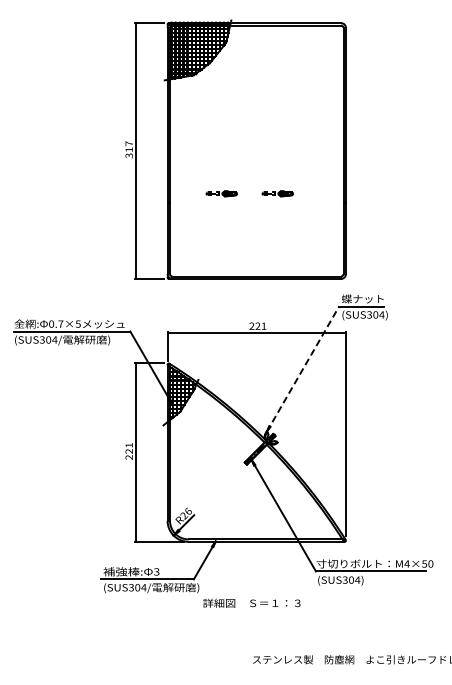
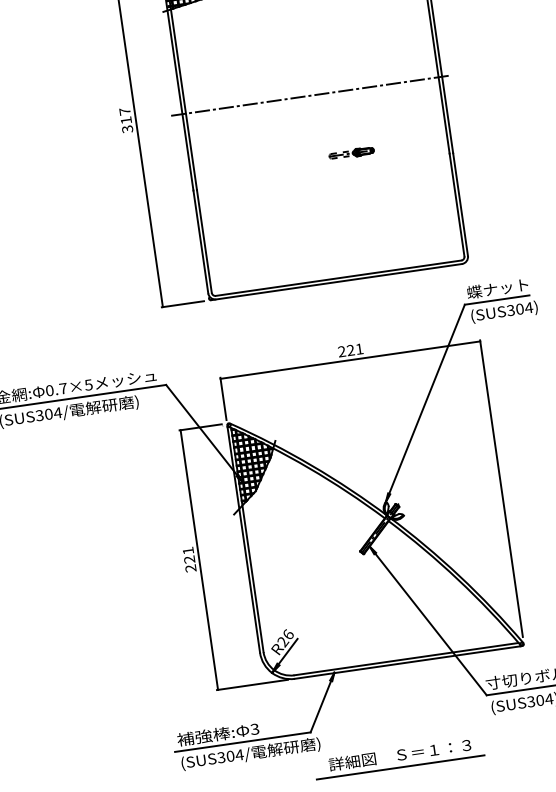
line: (254, 151) -> (309, 96), added
part: (221, 193) -> (269, 164), removed
line: (303, 368) -> (425, 402), dashed -> solid
line: (250, 611) -> (399, 767), added

